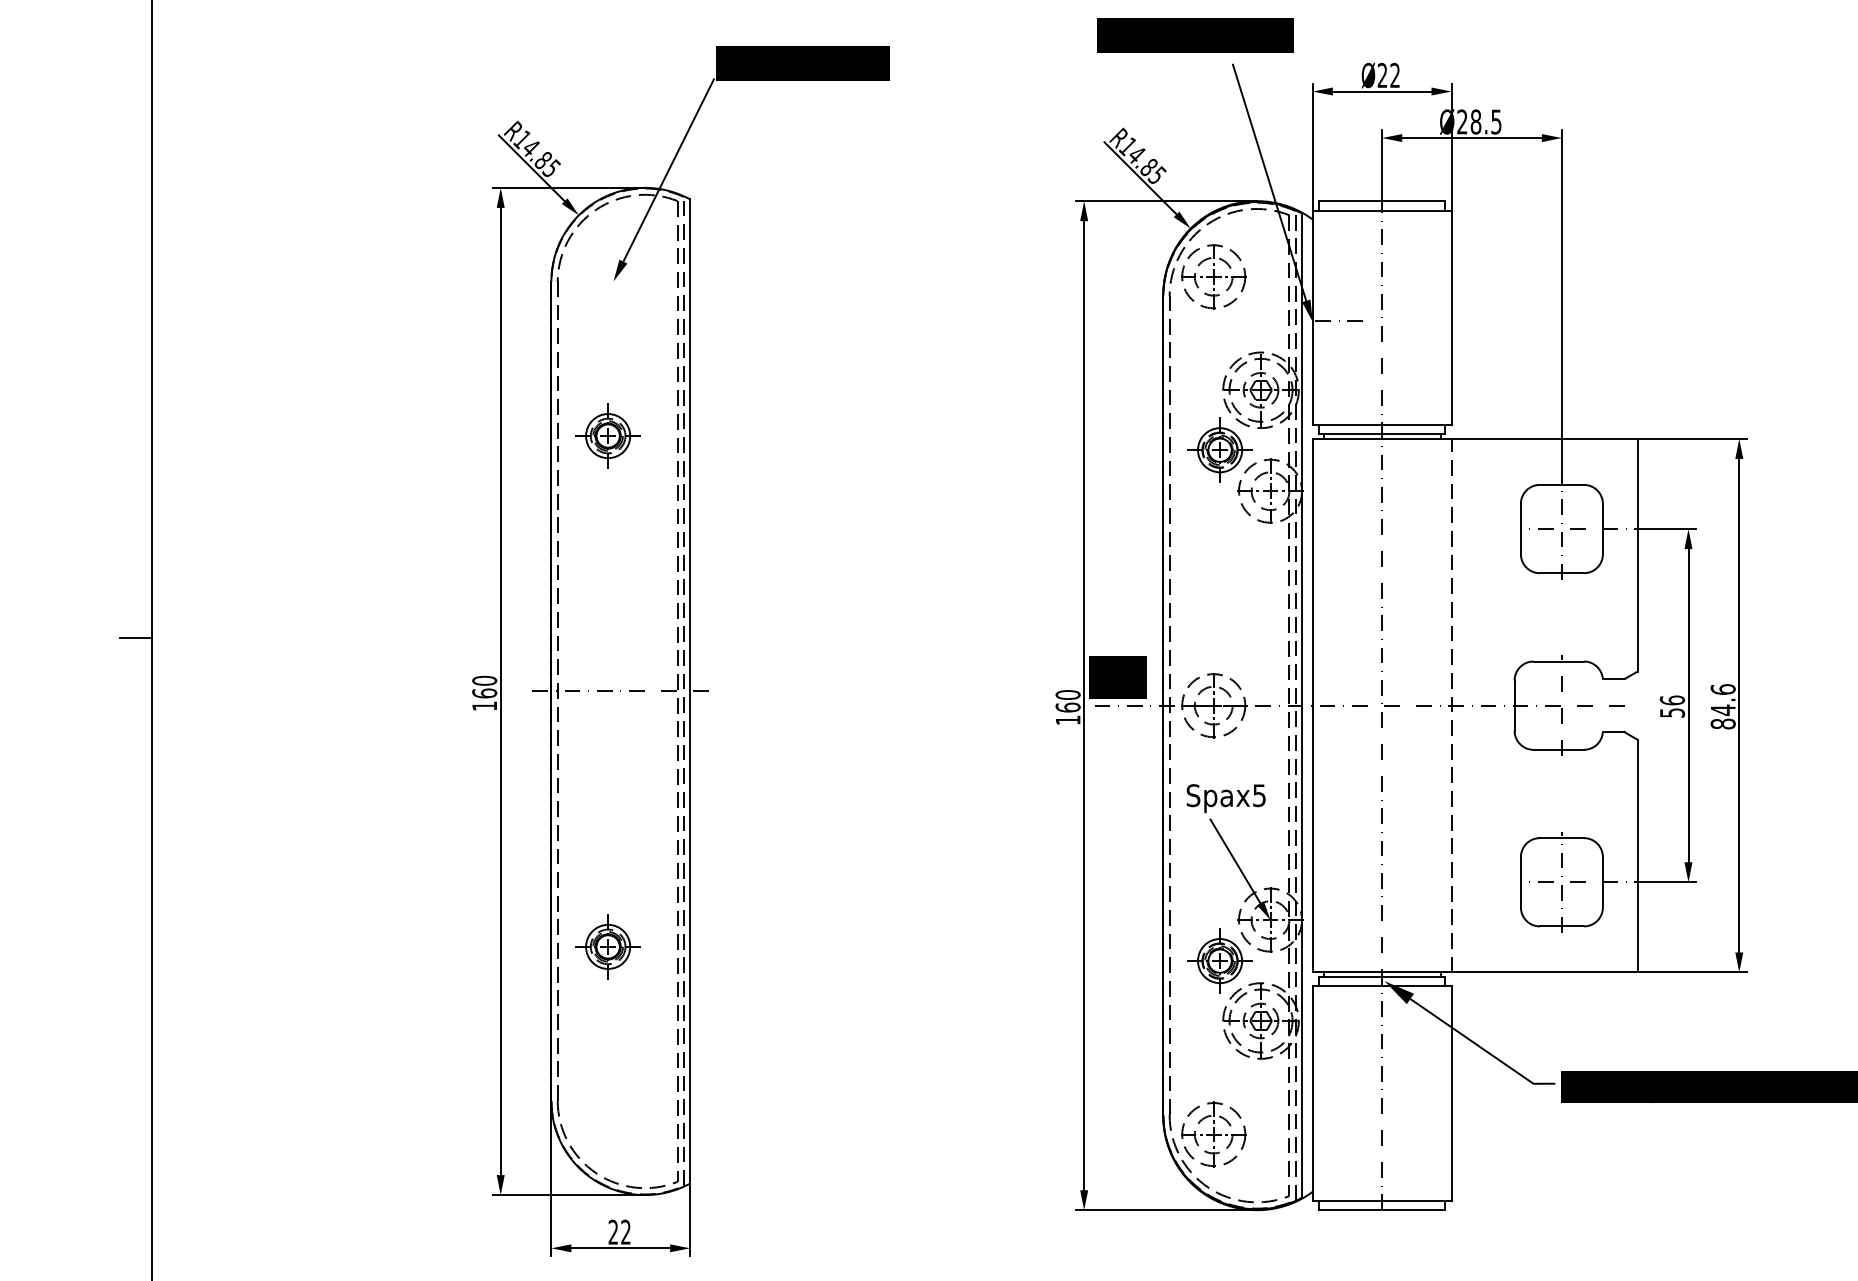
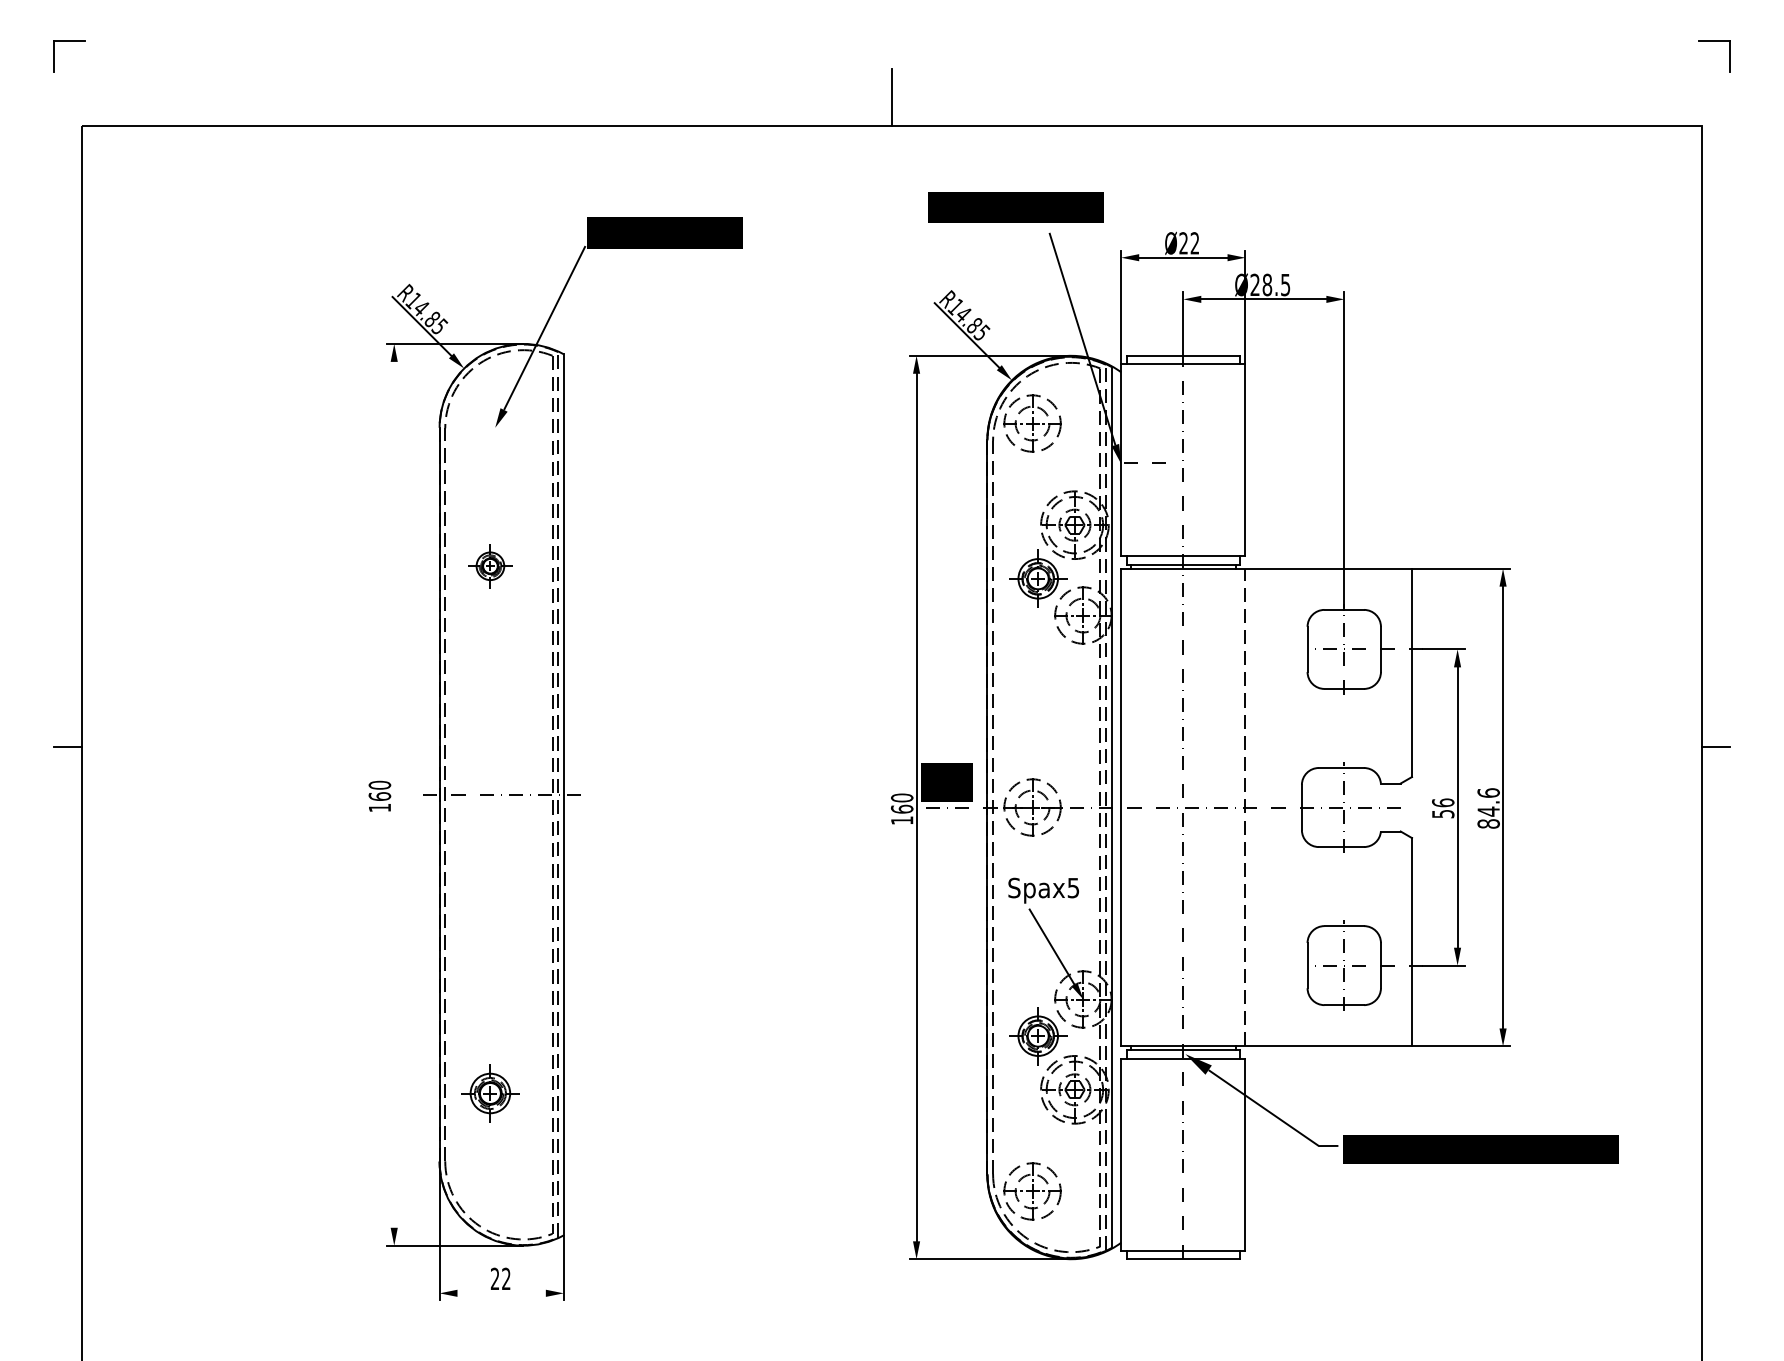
part: (608, 436) -> (490, 566), size x0.7
line: (501, 691) -> (394, 794), removed
part: (608, 946) -> (490, 1093), moved
line: (620, 1248) -> (501, 1293), removed

